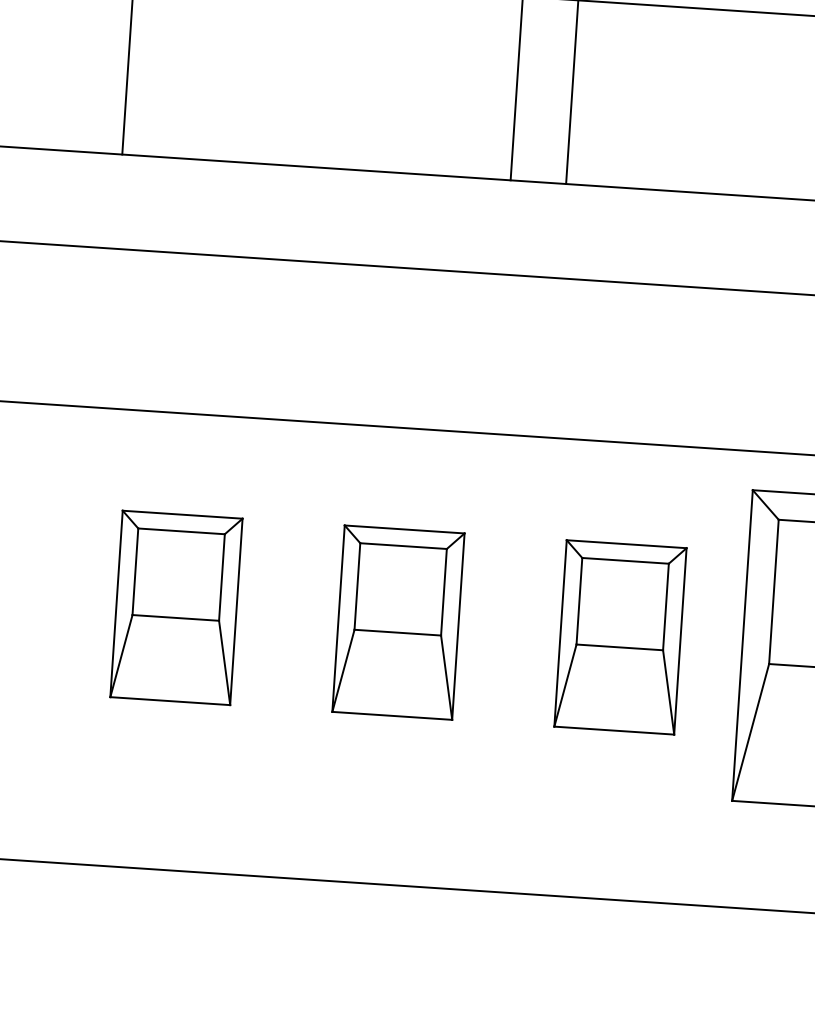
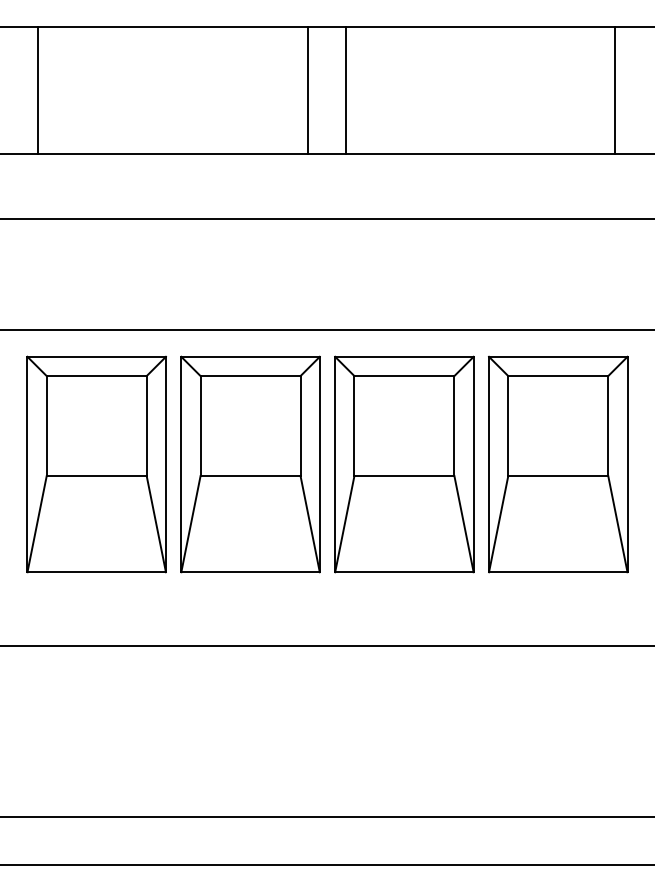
part: (176, 607) -> (96, 464), size x1.67
part: (398, 622) -> (250, 464), size x1.67
part: (620, 637) -> (404, 464), size x1.67

